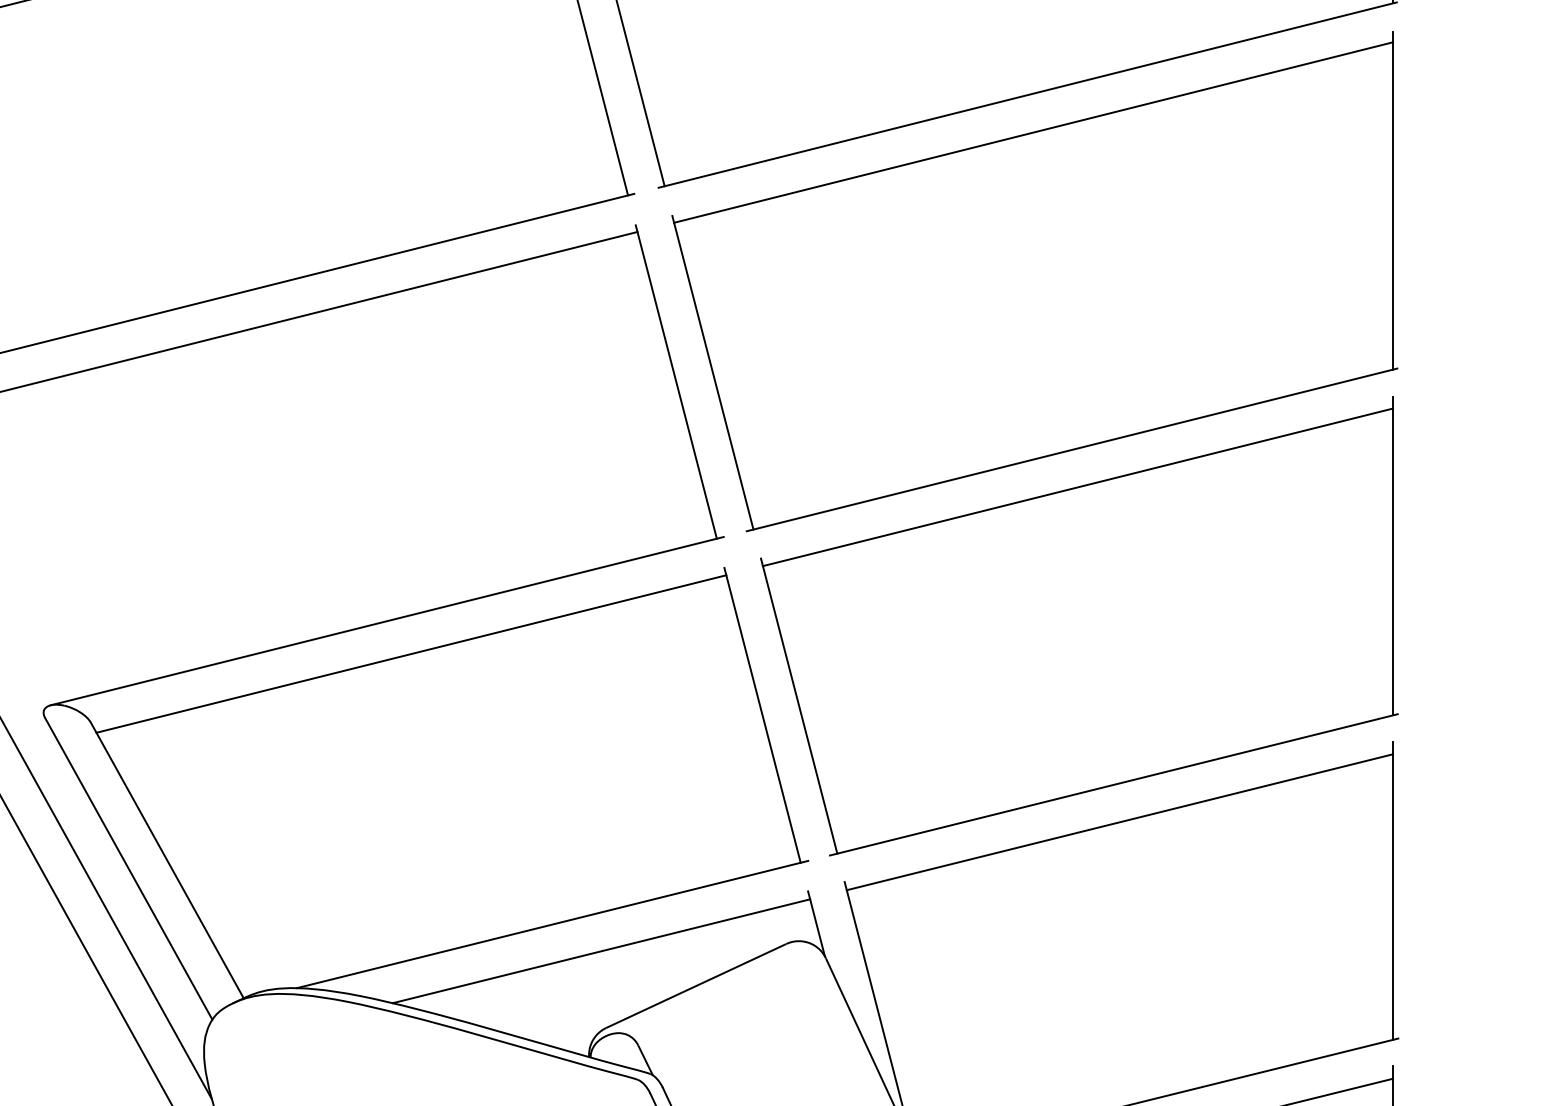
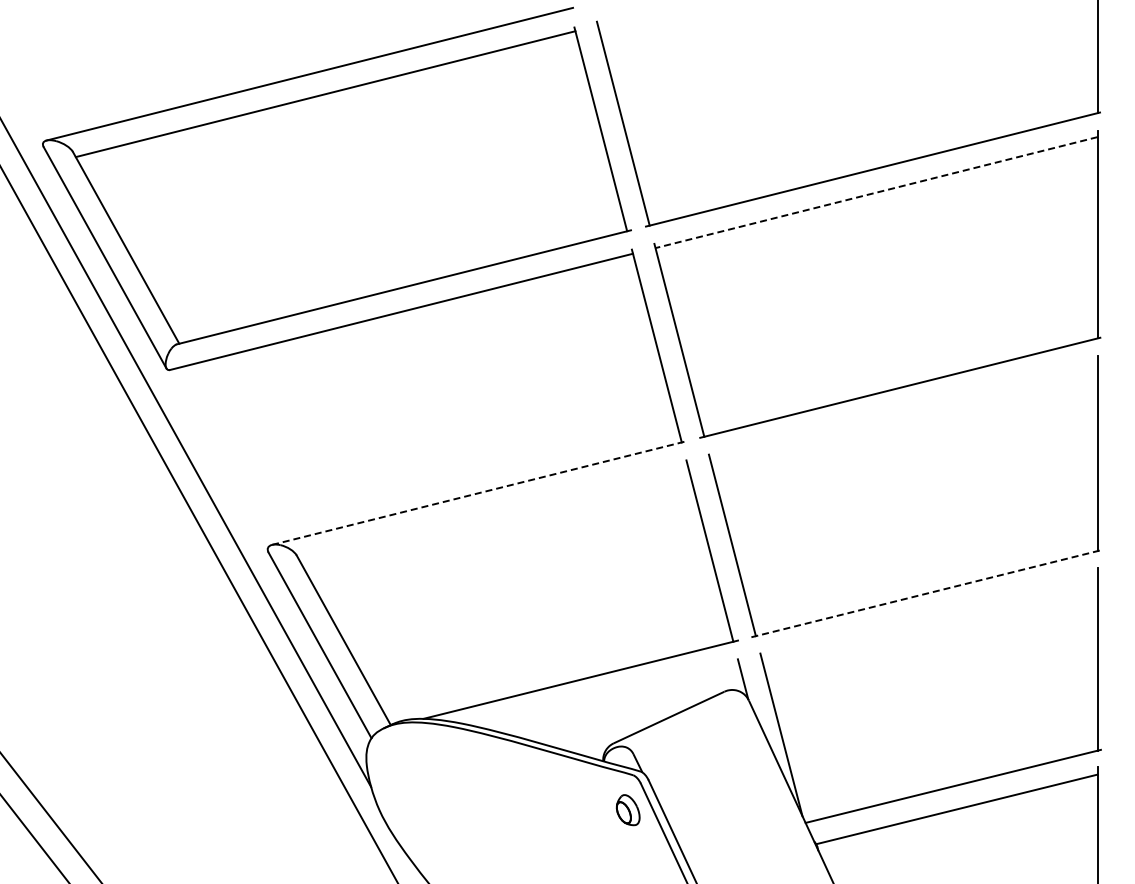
line: (1033, 132) -> (876, 192), solid -> dashed
line: (1077, 486) -> (903, 410), removed
line: (387, 621) -> (479, 493), solid -> dashed
line: (410, 652) -> (493, 512), removed
line: (1114, 784) -> (926, 593), solid -> dashed
line: (1119, 821) -> (929, 616), removed
line: (600, 951) -> (610, 696), removed

